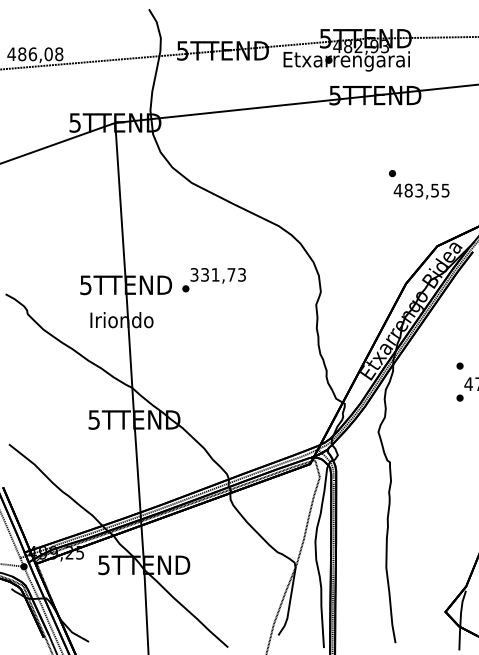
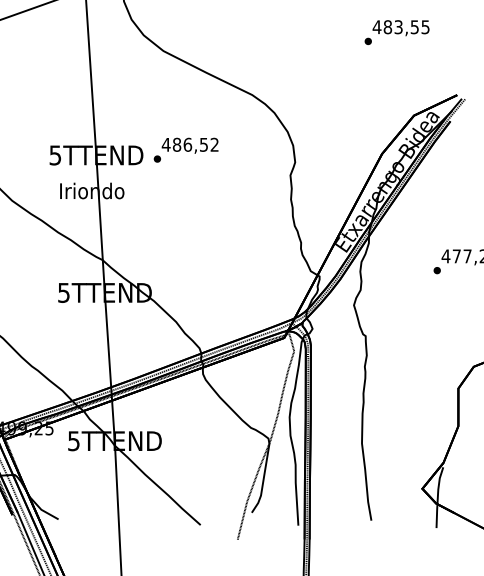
text: (421, 191) -> (400, 28), moved
text: (217, 274) -> (189, 144), 331,73 -> 486,52
part: (459, 365) -> (436, 237), removed

